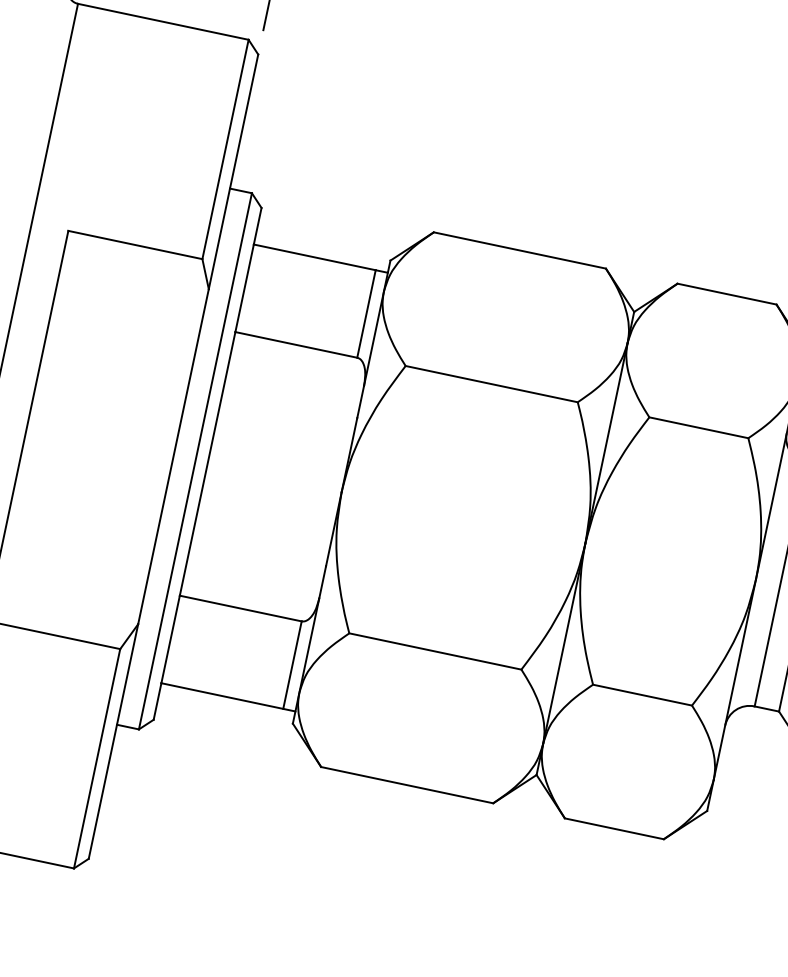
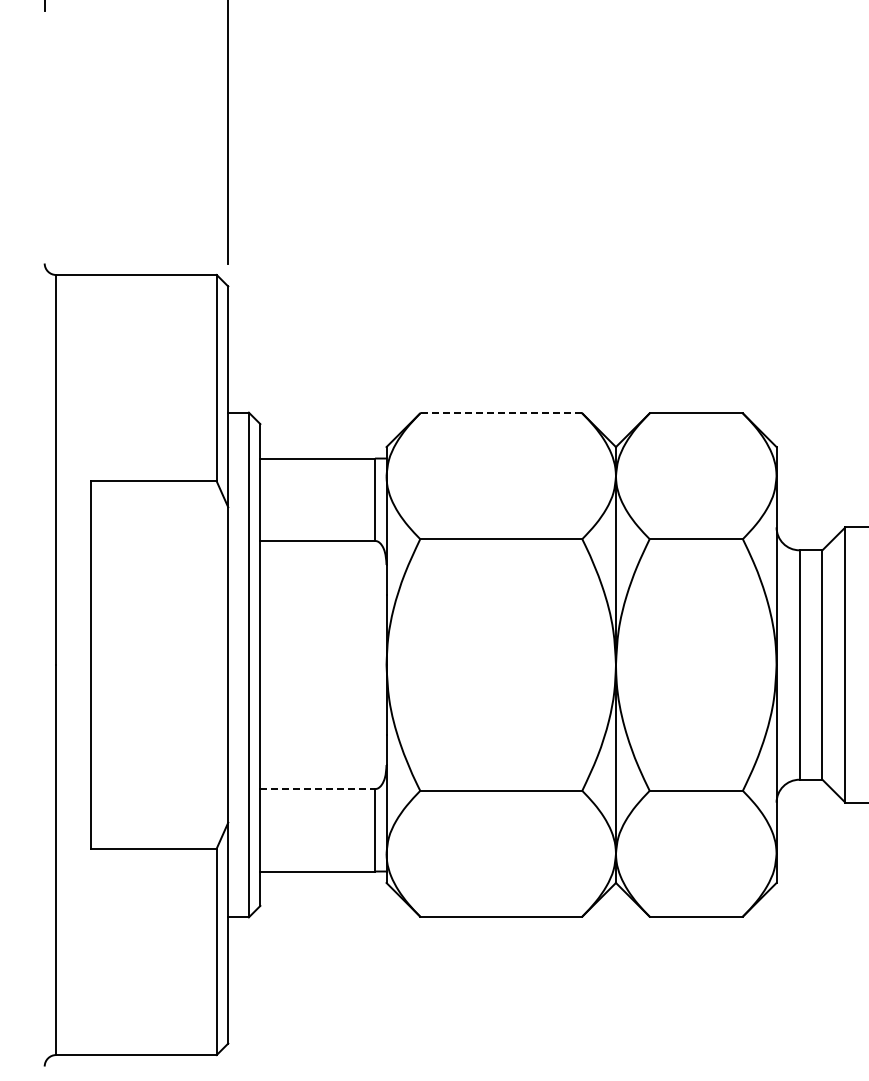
line: (520, 250) -> (501, 413), solid -> dashed
line: (241, 609) -> (318, 789), solid -> dashed

